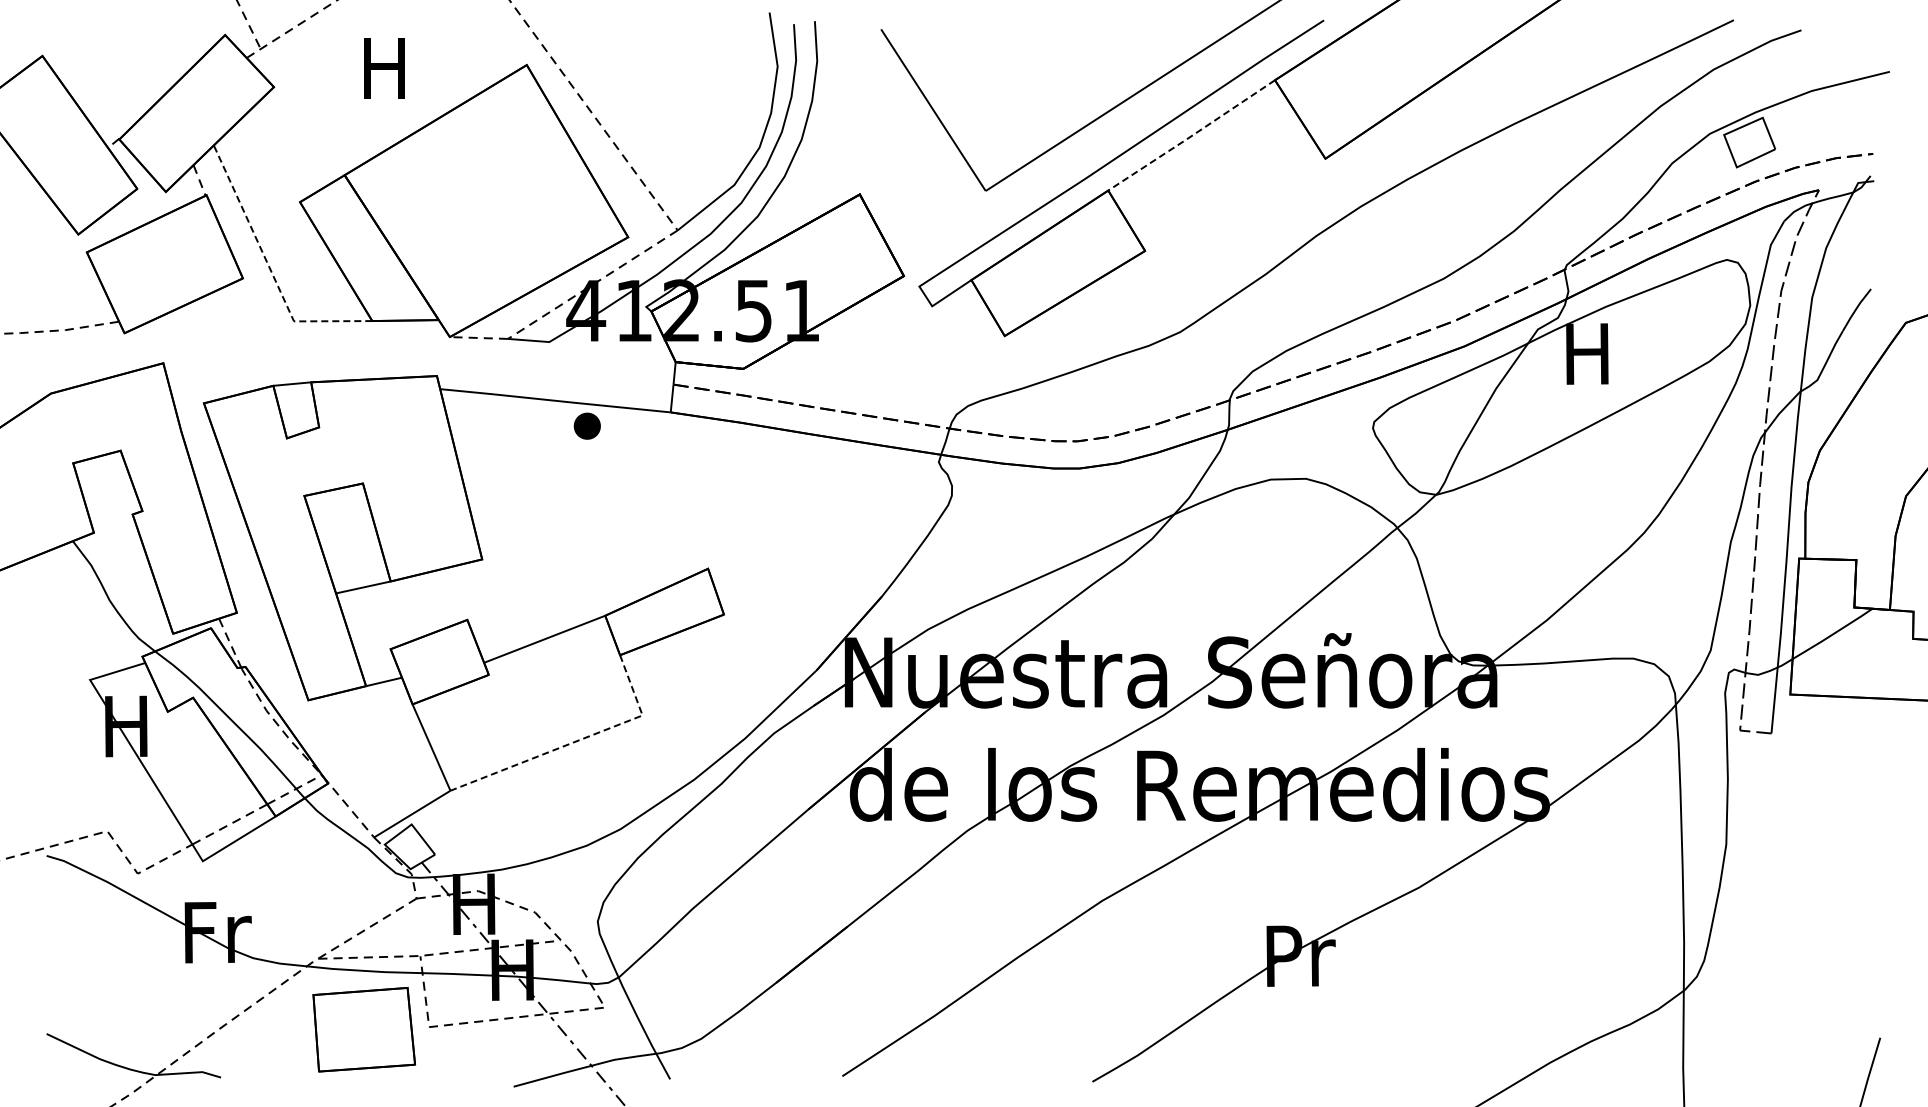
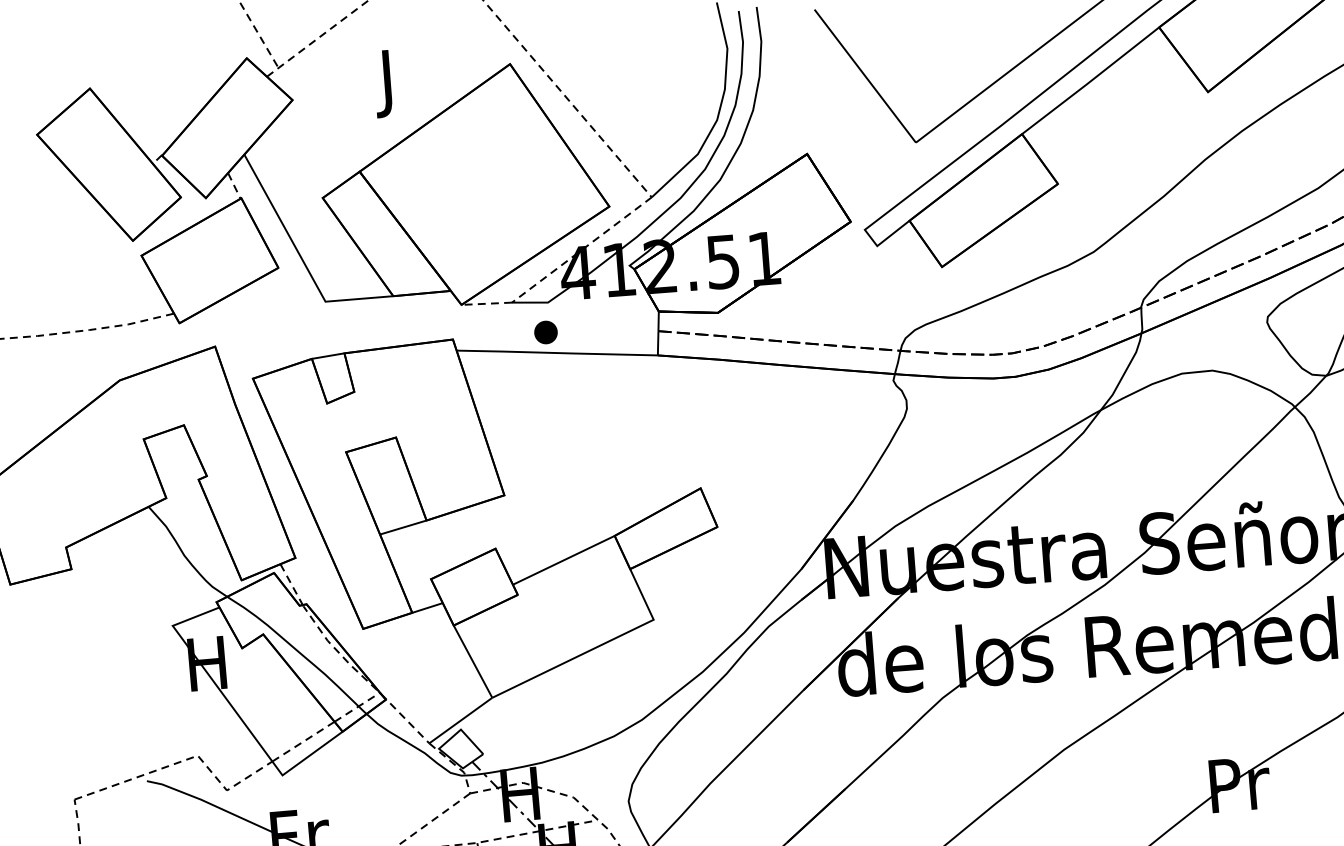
text: (384, 76) -> (387, 83), H -> J
line: (1191, 136) -> (1090, 81), dashed -> solid
line: (270, 269) -> (301, 258), dashed -> solid
part: (586, 425) -> (545, 331), moved
line: (576, 741) -> (598, 646), dashed -> solid

